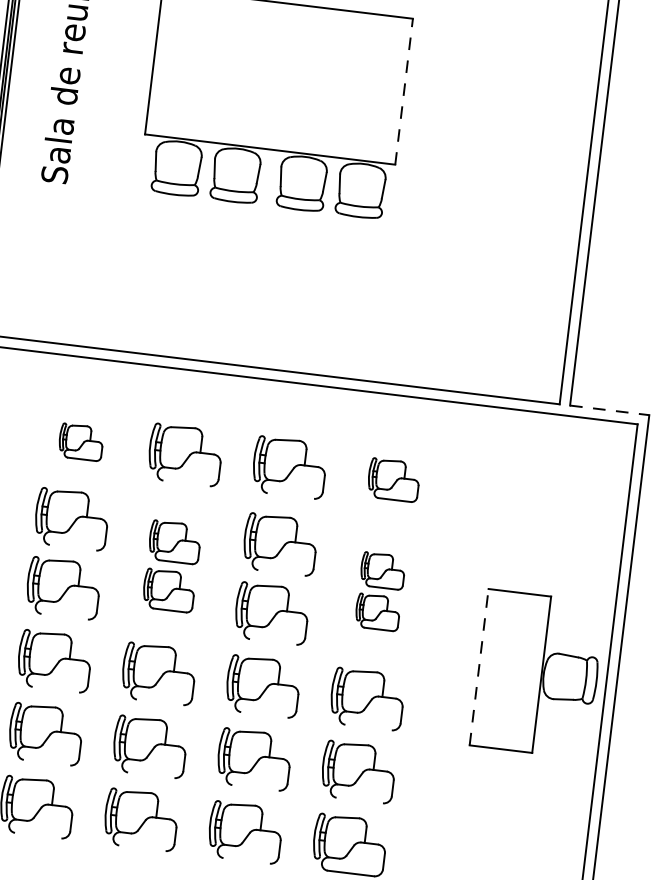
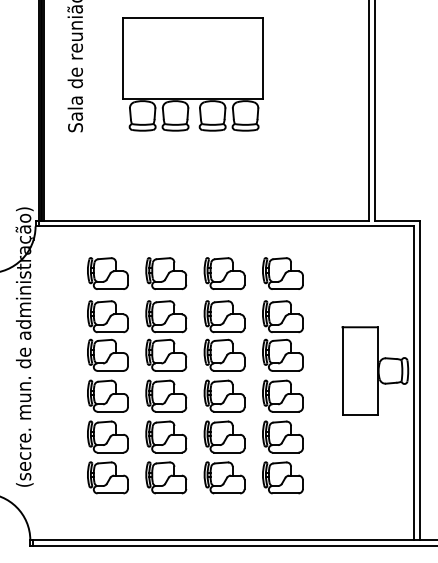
line: (403, 91) -> (262, 58), dashed -> solid
line: (609, 410) -> (397, 220), dashed -> solid
part: (80, 442) -> (107, 273), size x1.67
part: (393, 479) -> (282, 273), size x1.43
line: (185, 483) -> (168, 289), added
line: (291, 496) -> (227, 289), added
line: (73, 548) -> (110, 332), added
part: (172, 565) -> (166, 335), size x1.43
line: (282, 573) -> (227, 332), added
part: (379, 590) -> (282, 335), size x1.67
line: (64, 616) -> (110, 370), added
line: (273, 641) -> (227, 370), added
line: (479, 667) -> (342, 371), dashed -> solid
line: (55, 689) -> (110, 411), added
line: (159, 701) -> (168, 411), added
line: (264, 714) -> (227, 411), added
line: (368, 727) -> (285, 411), added
line: (47, 762) -> (110, 452), added
line: (150, 775) -> (168, 452), added
line: (256, 787) -> (227, 452), added
line: (359, 800) -> (285, 452), added
line: (38, 835) -> (110, 493), added
line: (141, 848) -> (168, 493), added
line: (247, 861) -> (227, 493), added

